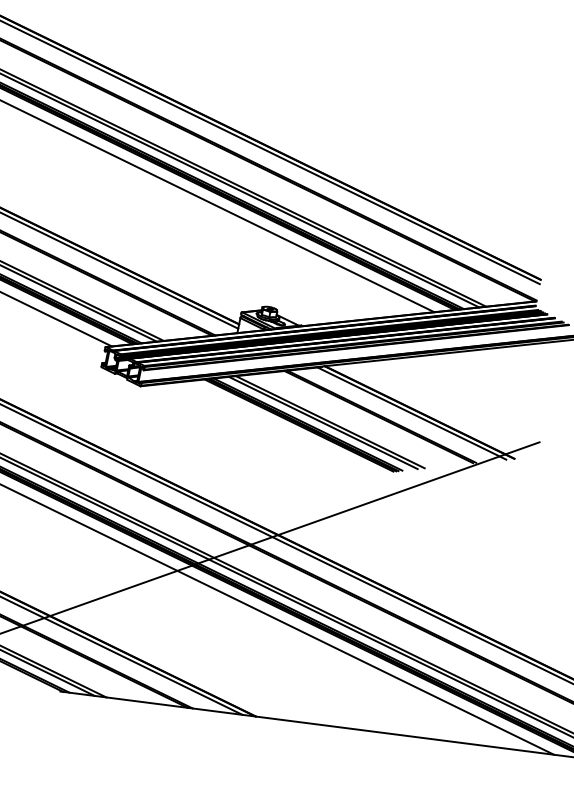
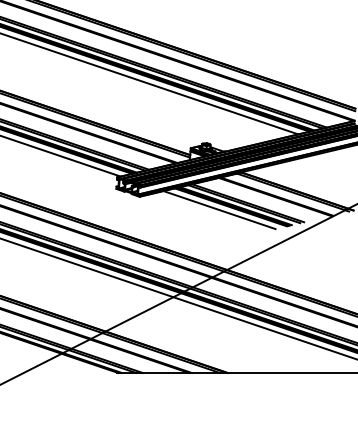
line: (278, 428) -> (219, 210), added

